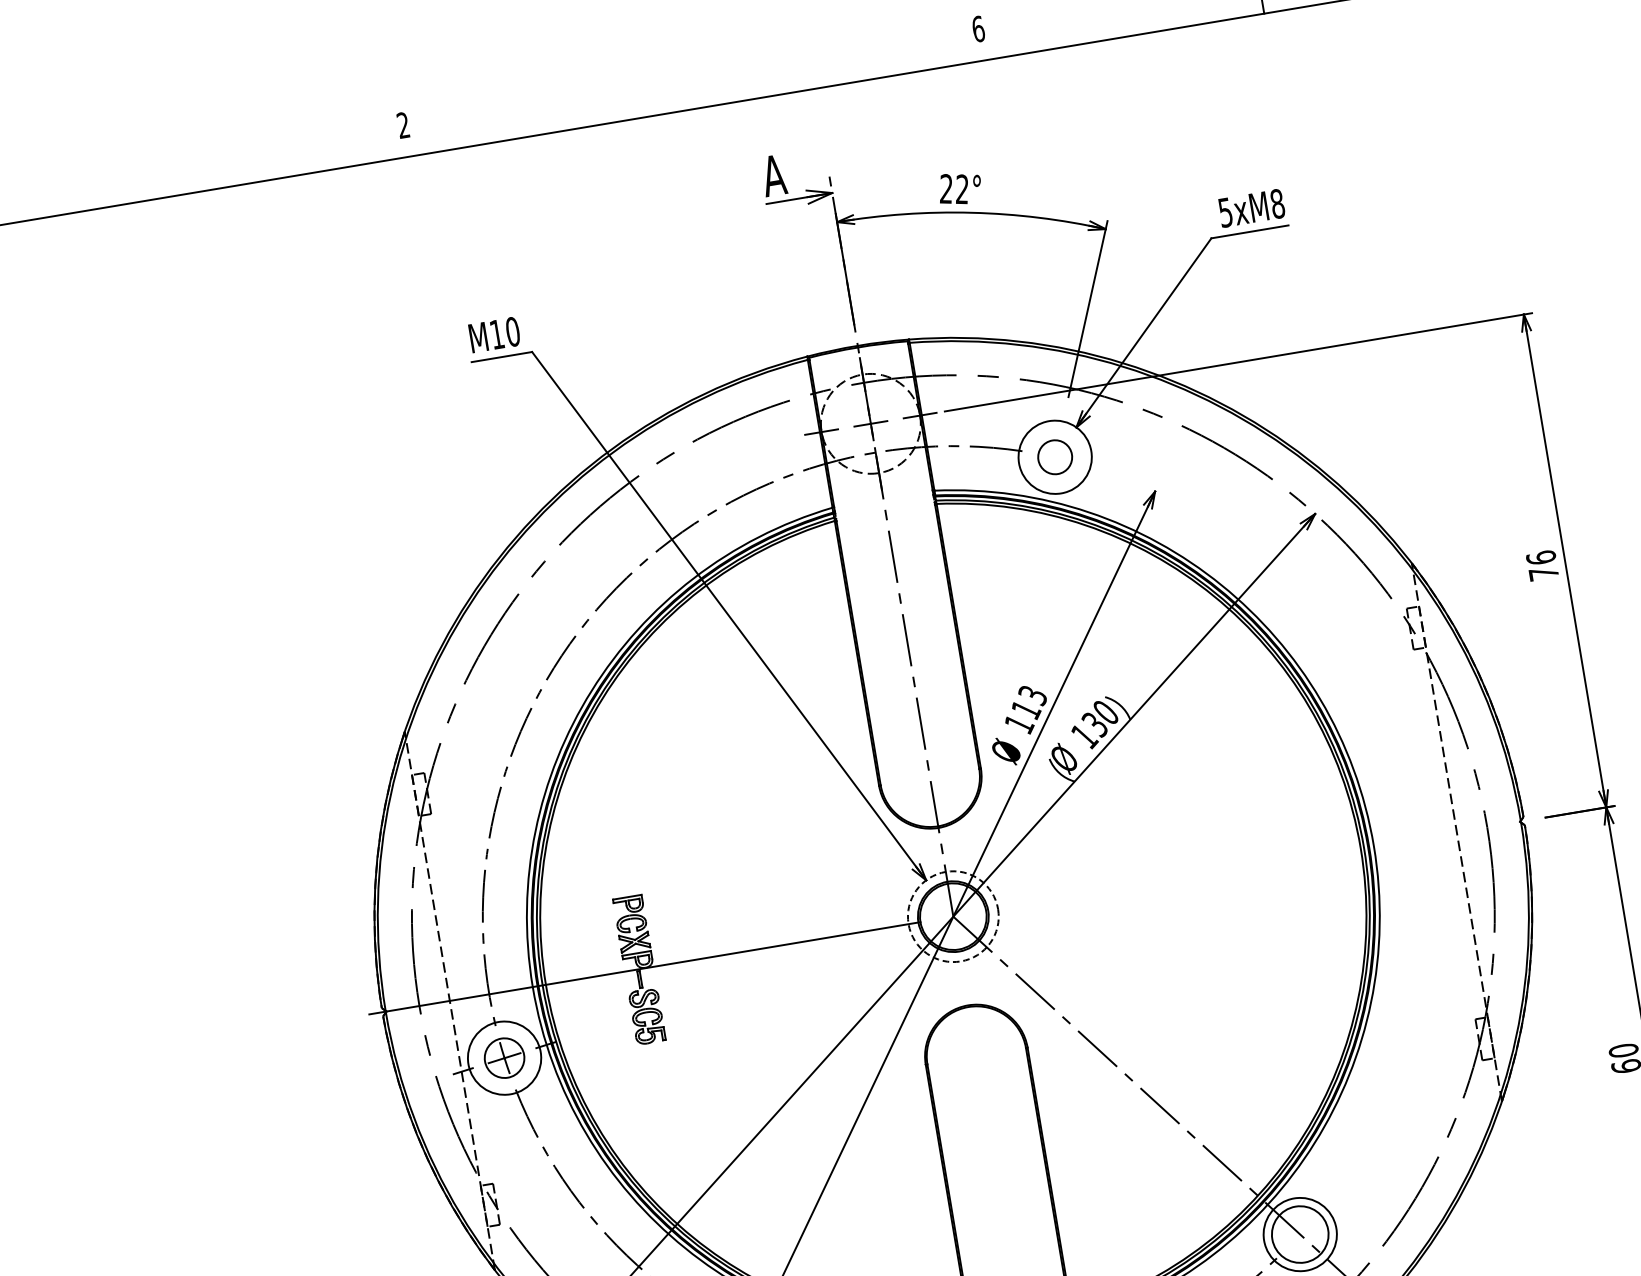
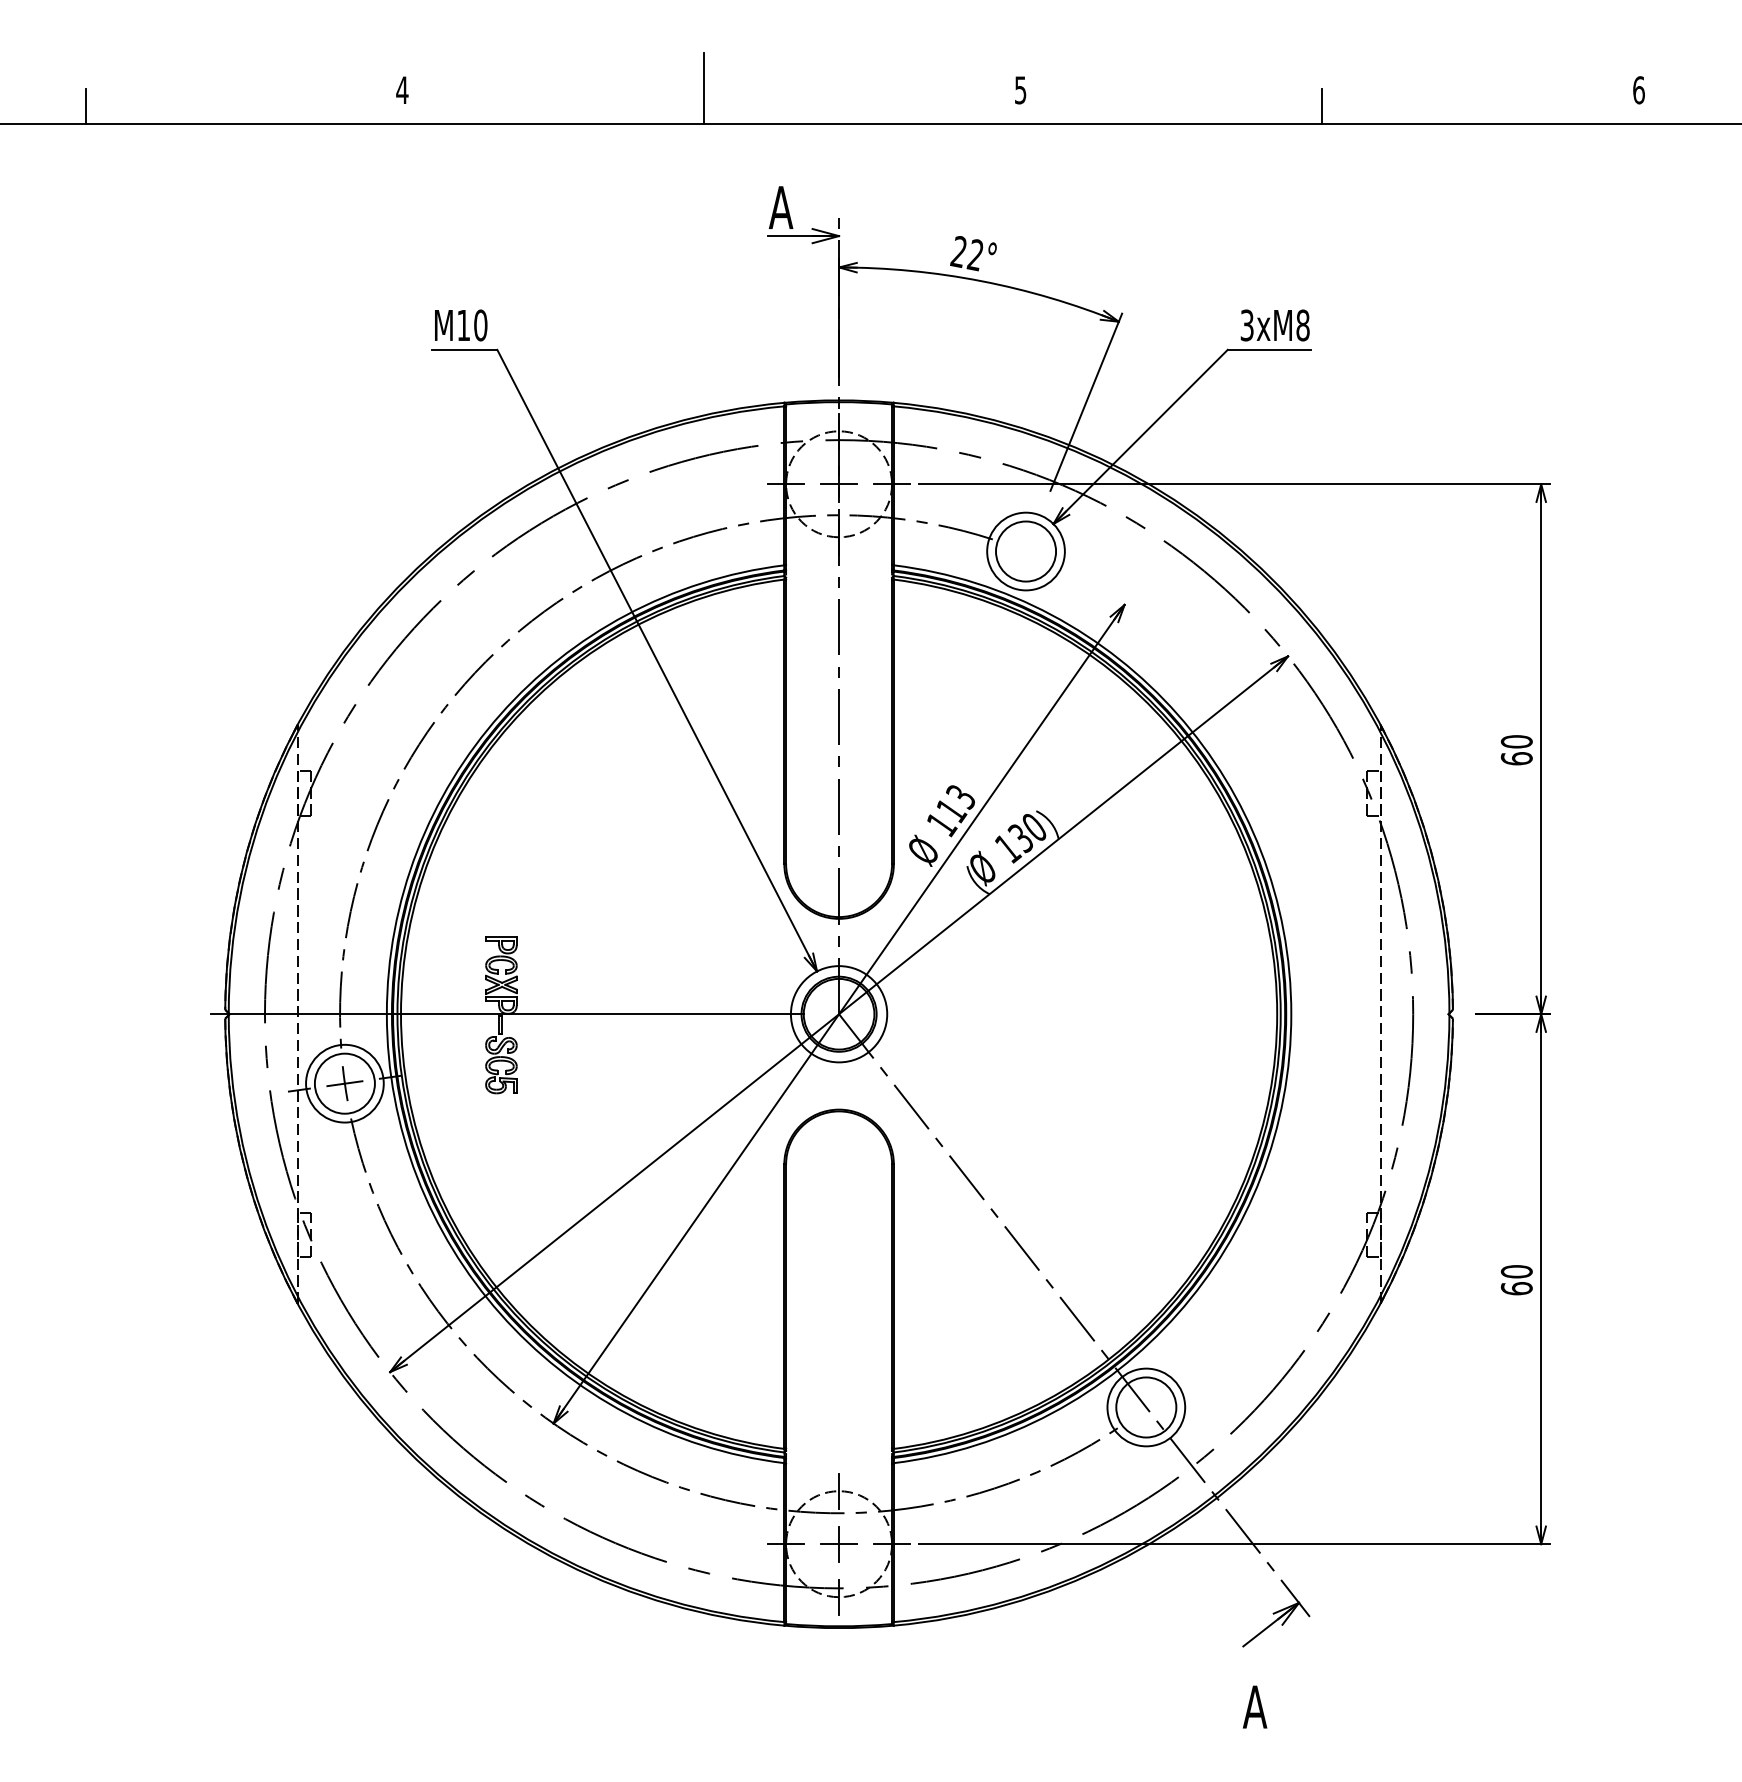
text: (978, 29) -> (1020, 90), 6 -> 5
line: (684, 76) -> (704, 88), added
text: (403, 124) -> (402, 89), 2 -> 4
line: (111, 189) -> (85, 106), added
text: (1225, 211) -> (1247, 324), 5xM8 -> 3xM8
circle: (1055, 457) -> (1026, 551), size x1.67
text: (1542, 565) -> (1516, 750), 76 -> 60
circle: (952, 917) -> (838, 1014), dashed -> solid
circle: (504, 1058) -> (344, 1083), size x1.43

